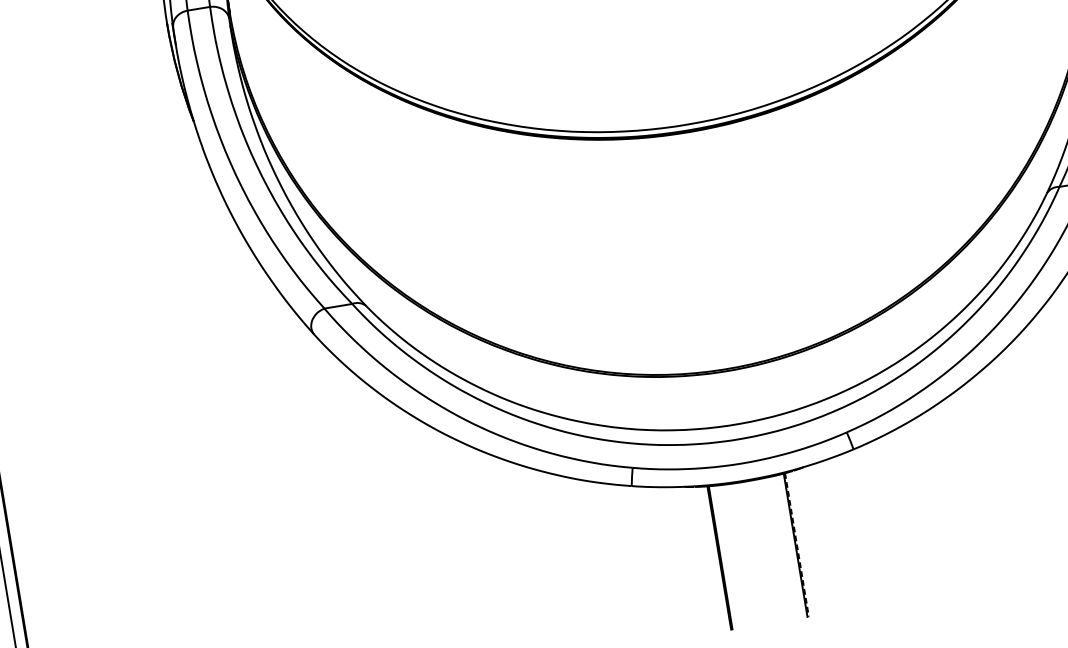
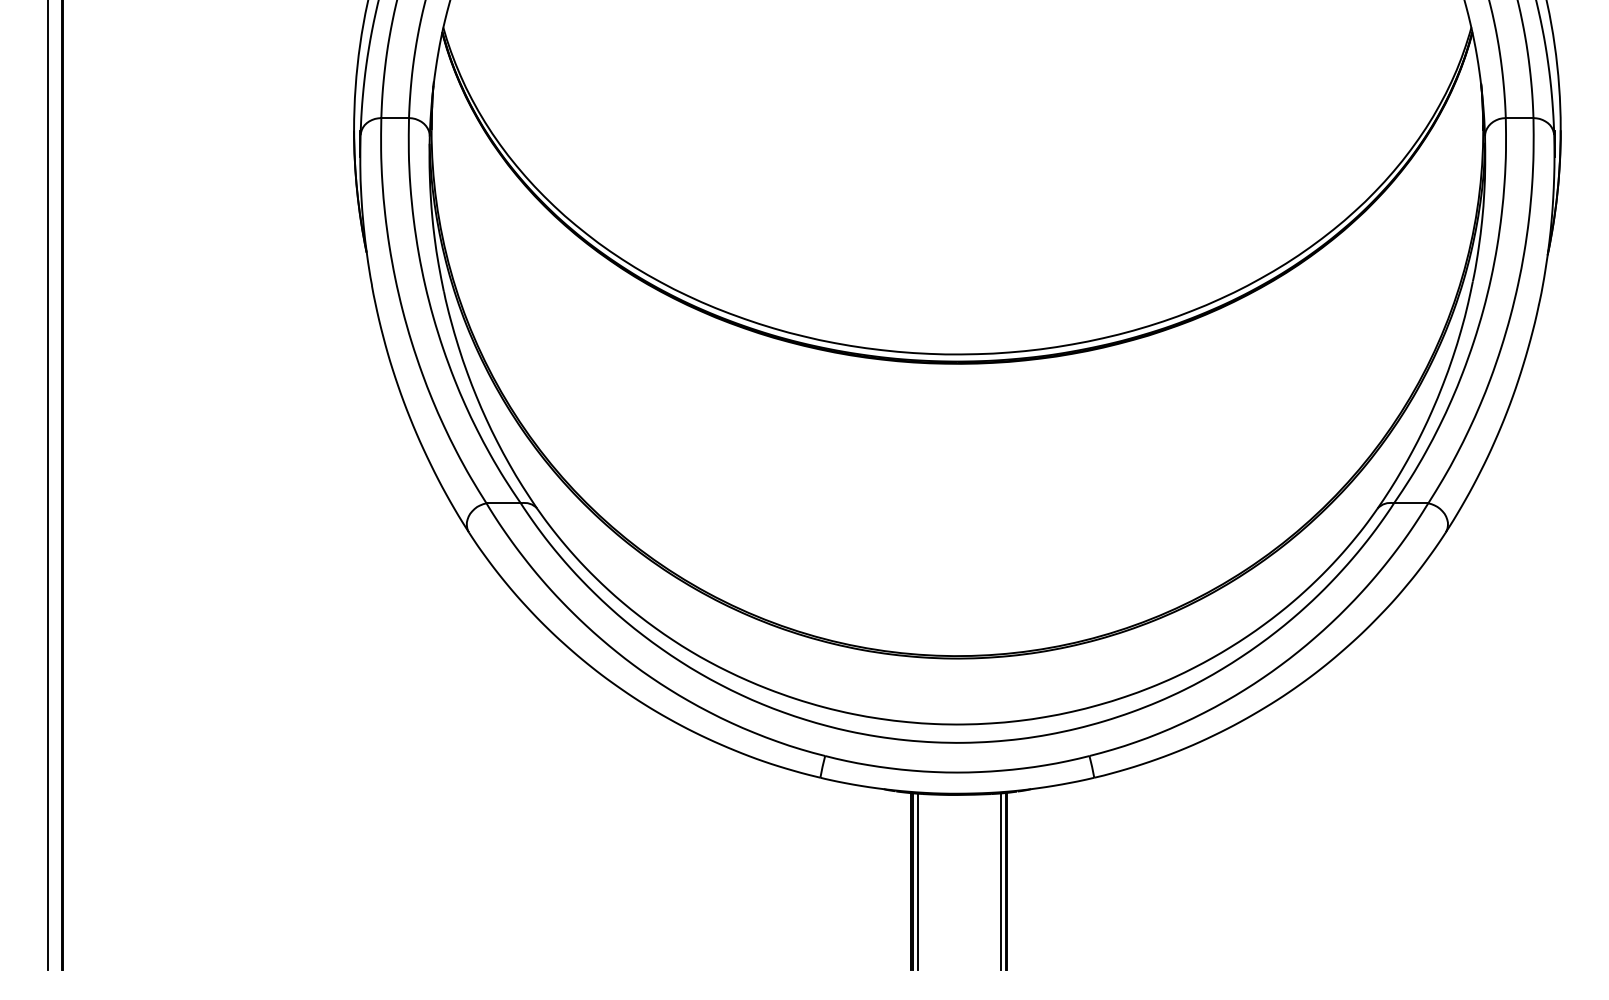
line: (792, 545) -> (1001, 881), added
line: (797, 545) -> (1007, 881), dashed -> solid
line: (725, 556) -> (918, 881), added

